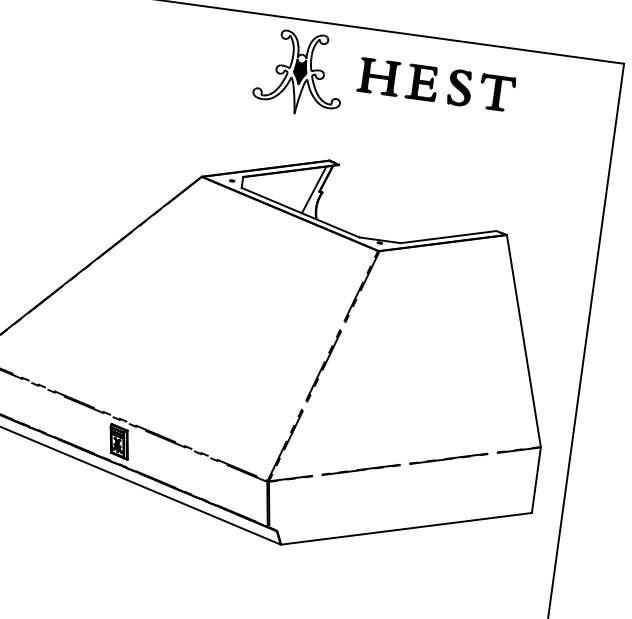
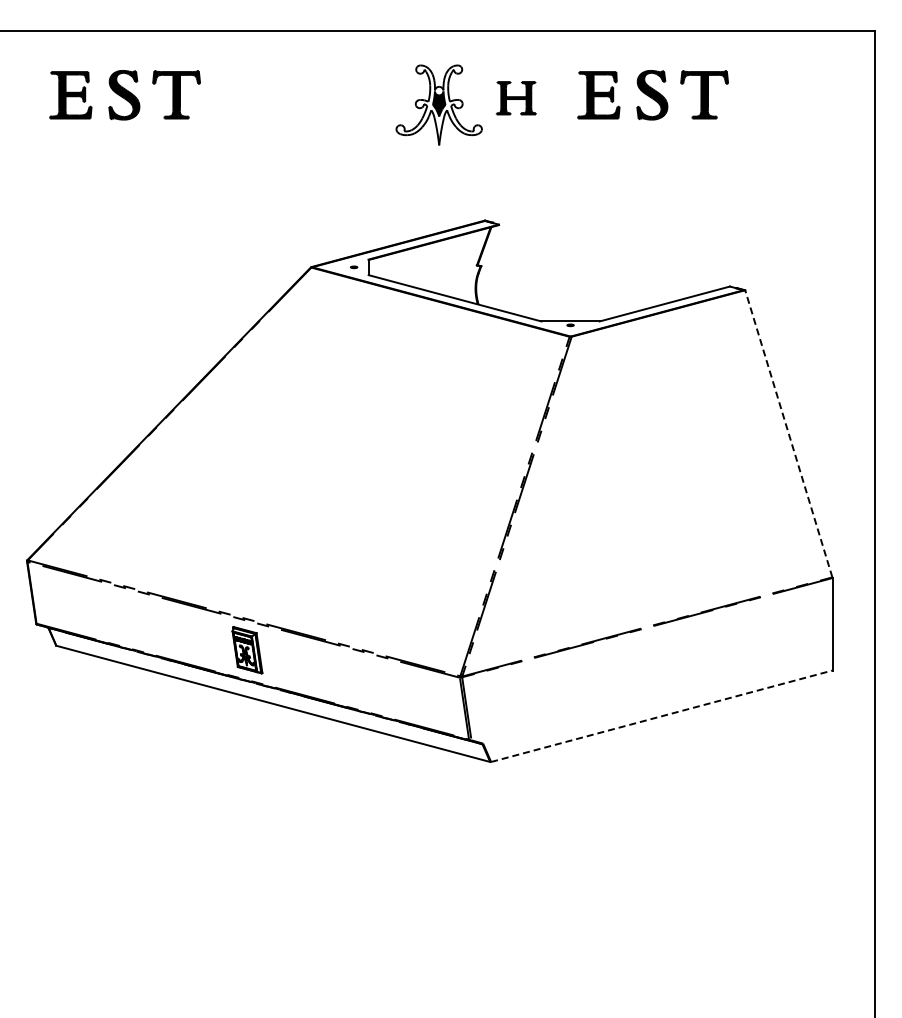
part: (86, 36) -> (124, 95), added
part: (326, 76) -> (465, 104), size x0.7
line: (313, 189) -> (468, 263), removed
line: (523, 340) -> (788, 433), solid -> dashed
line: (406, 528) -> (661, 716), solid -> dashed

